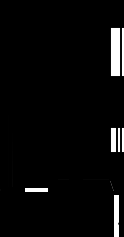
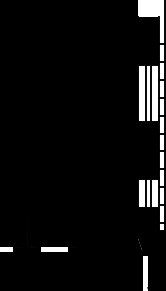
line: (117, 51) -> (146, 92), added

